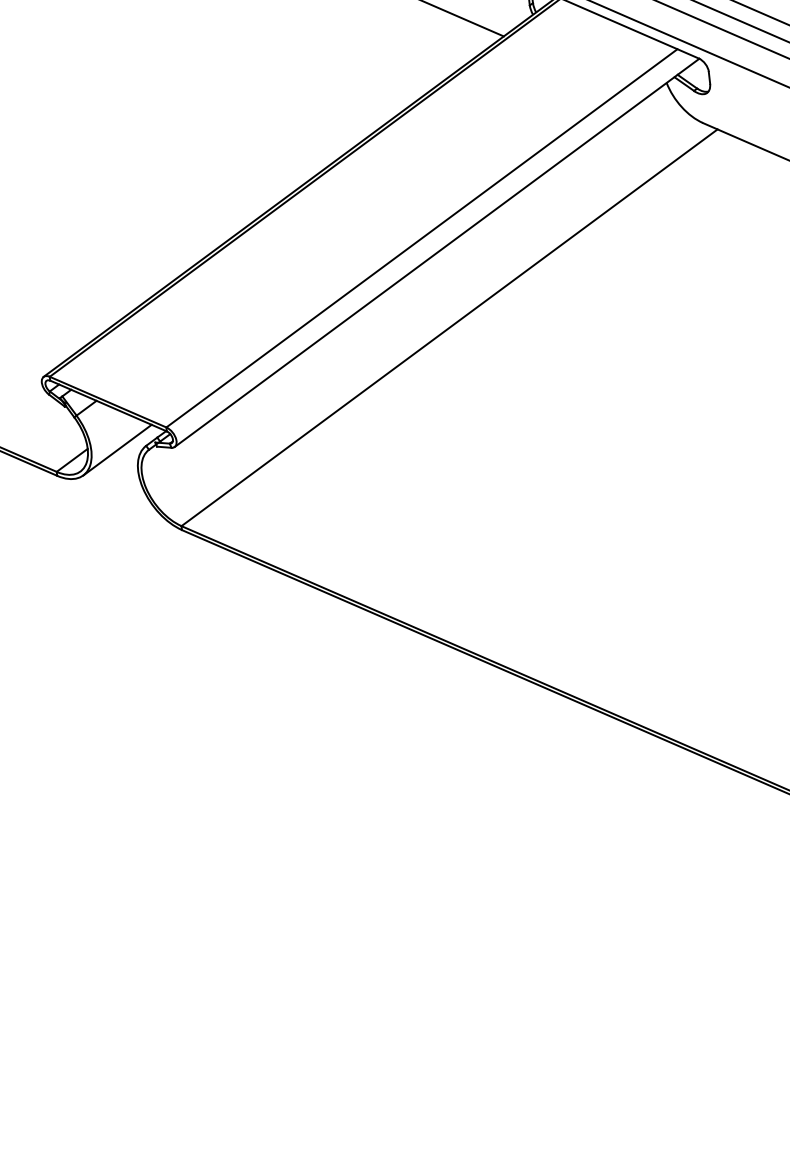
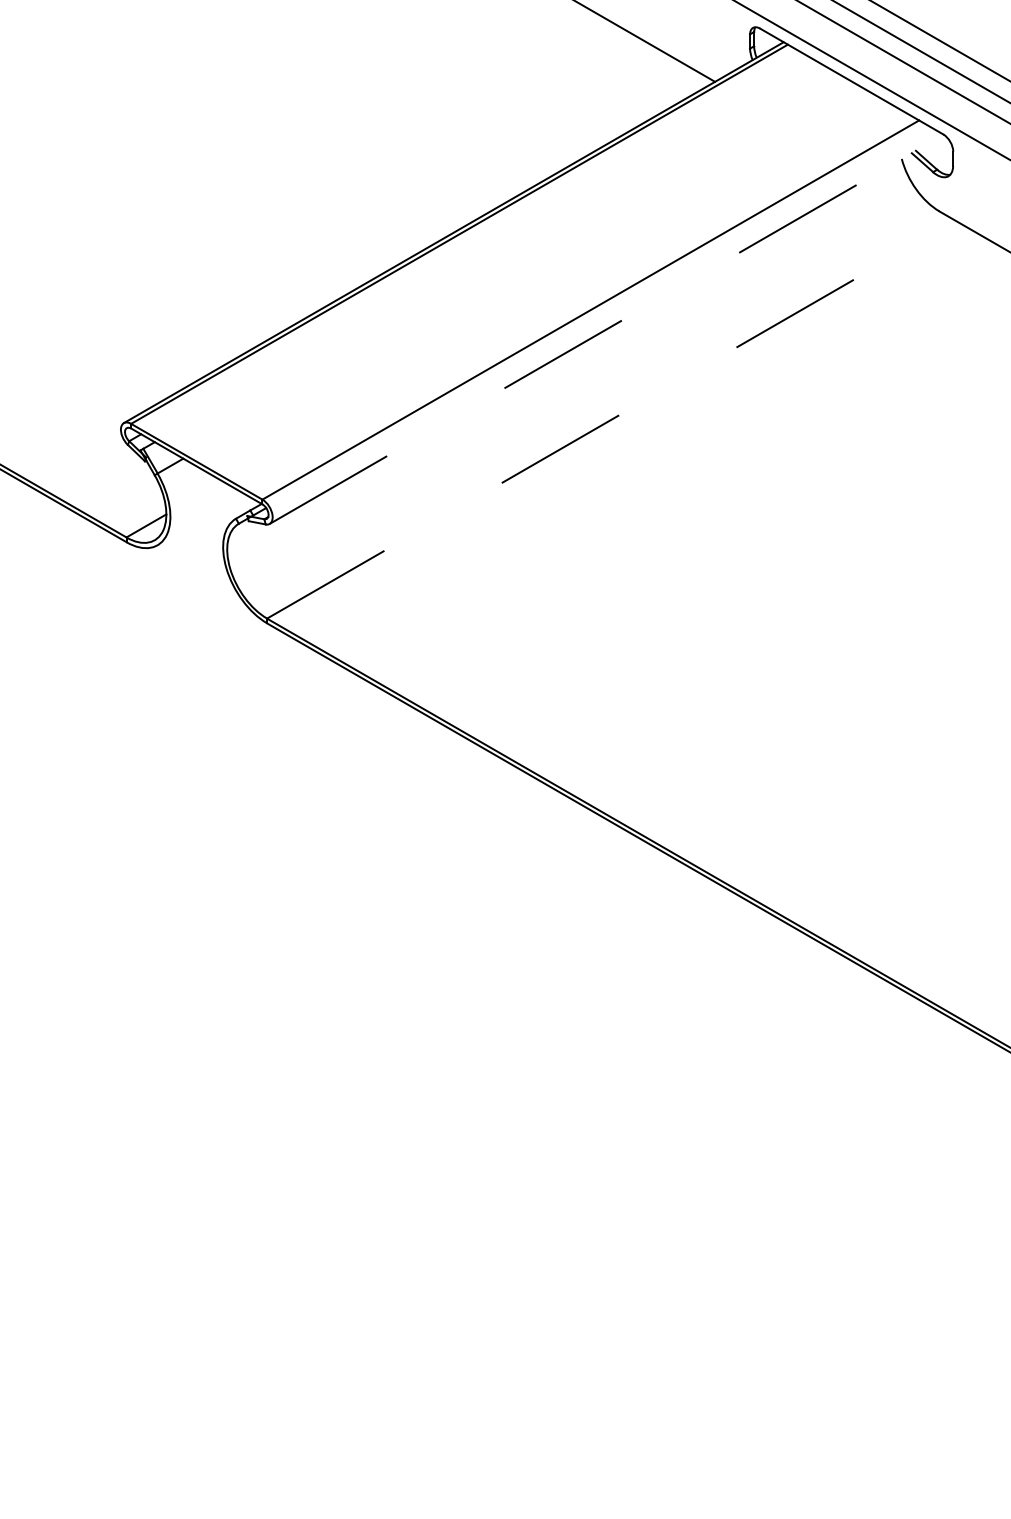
line: (437, 252) -> (607, 329), solid -> dashed
line: (449, 327) -> (611, 419), solid -> dashed
line: (117, 449) -> (201, 519), removed

